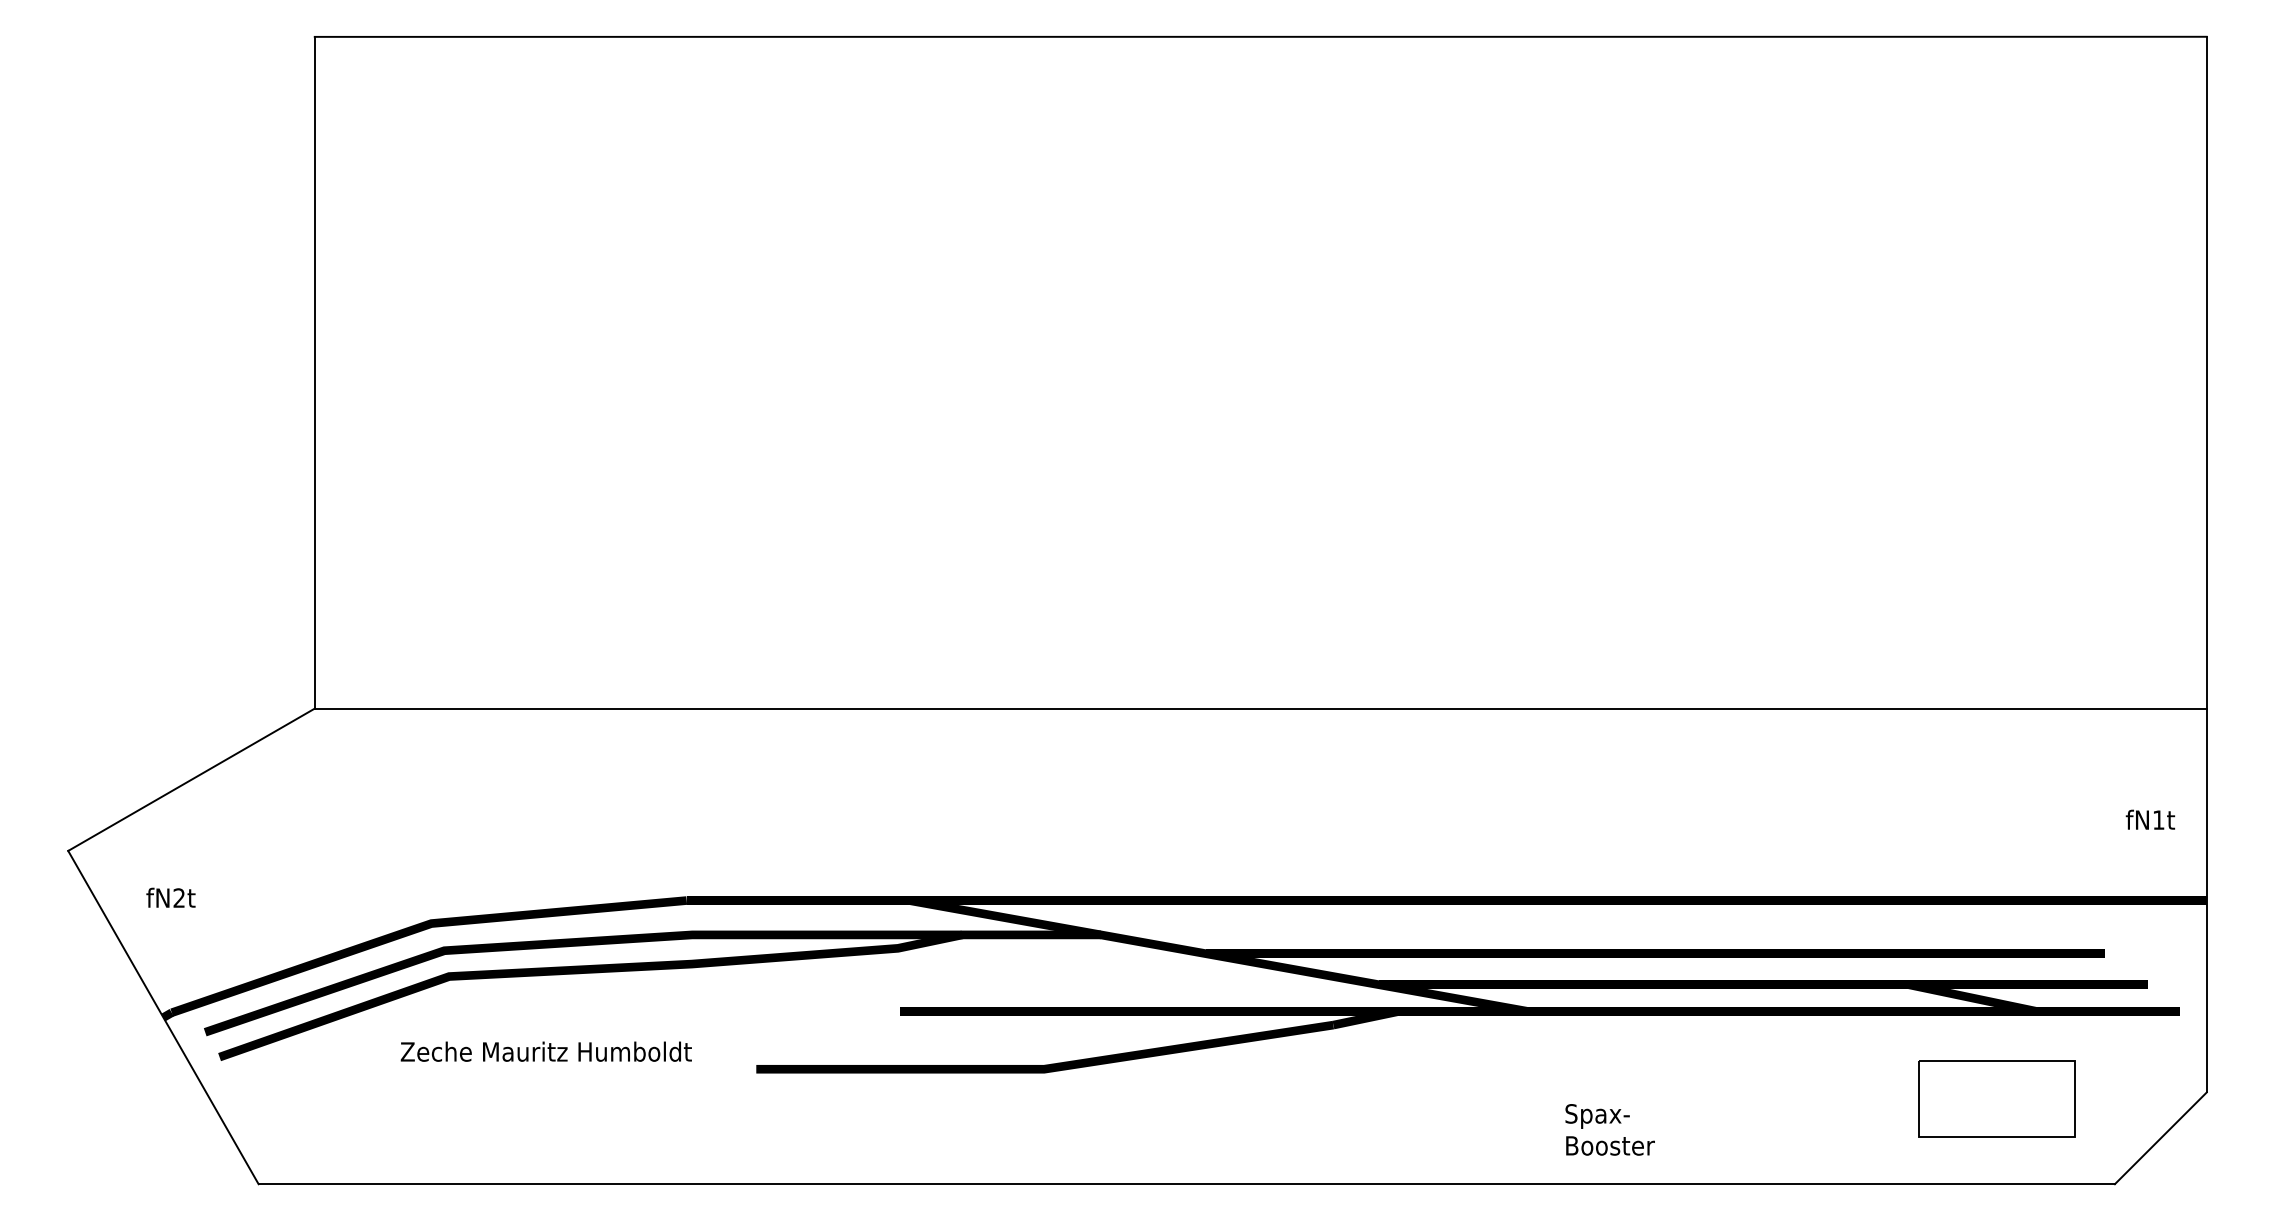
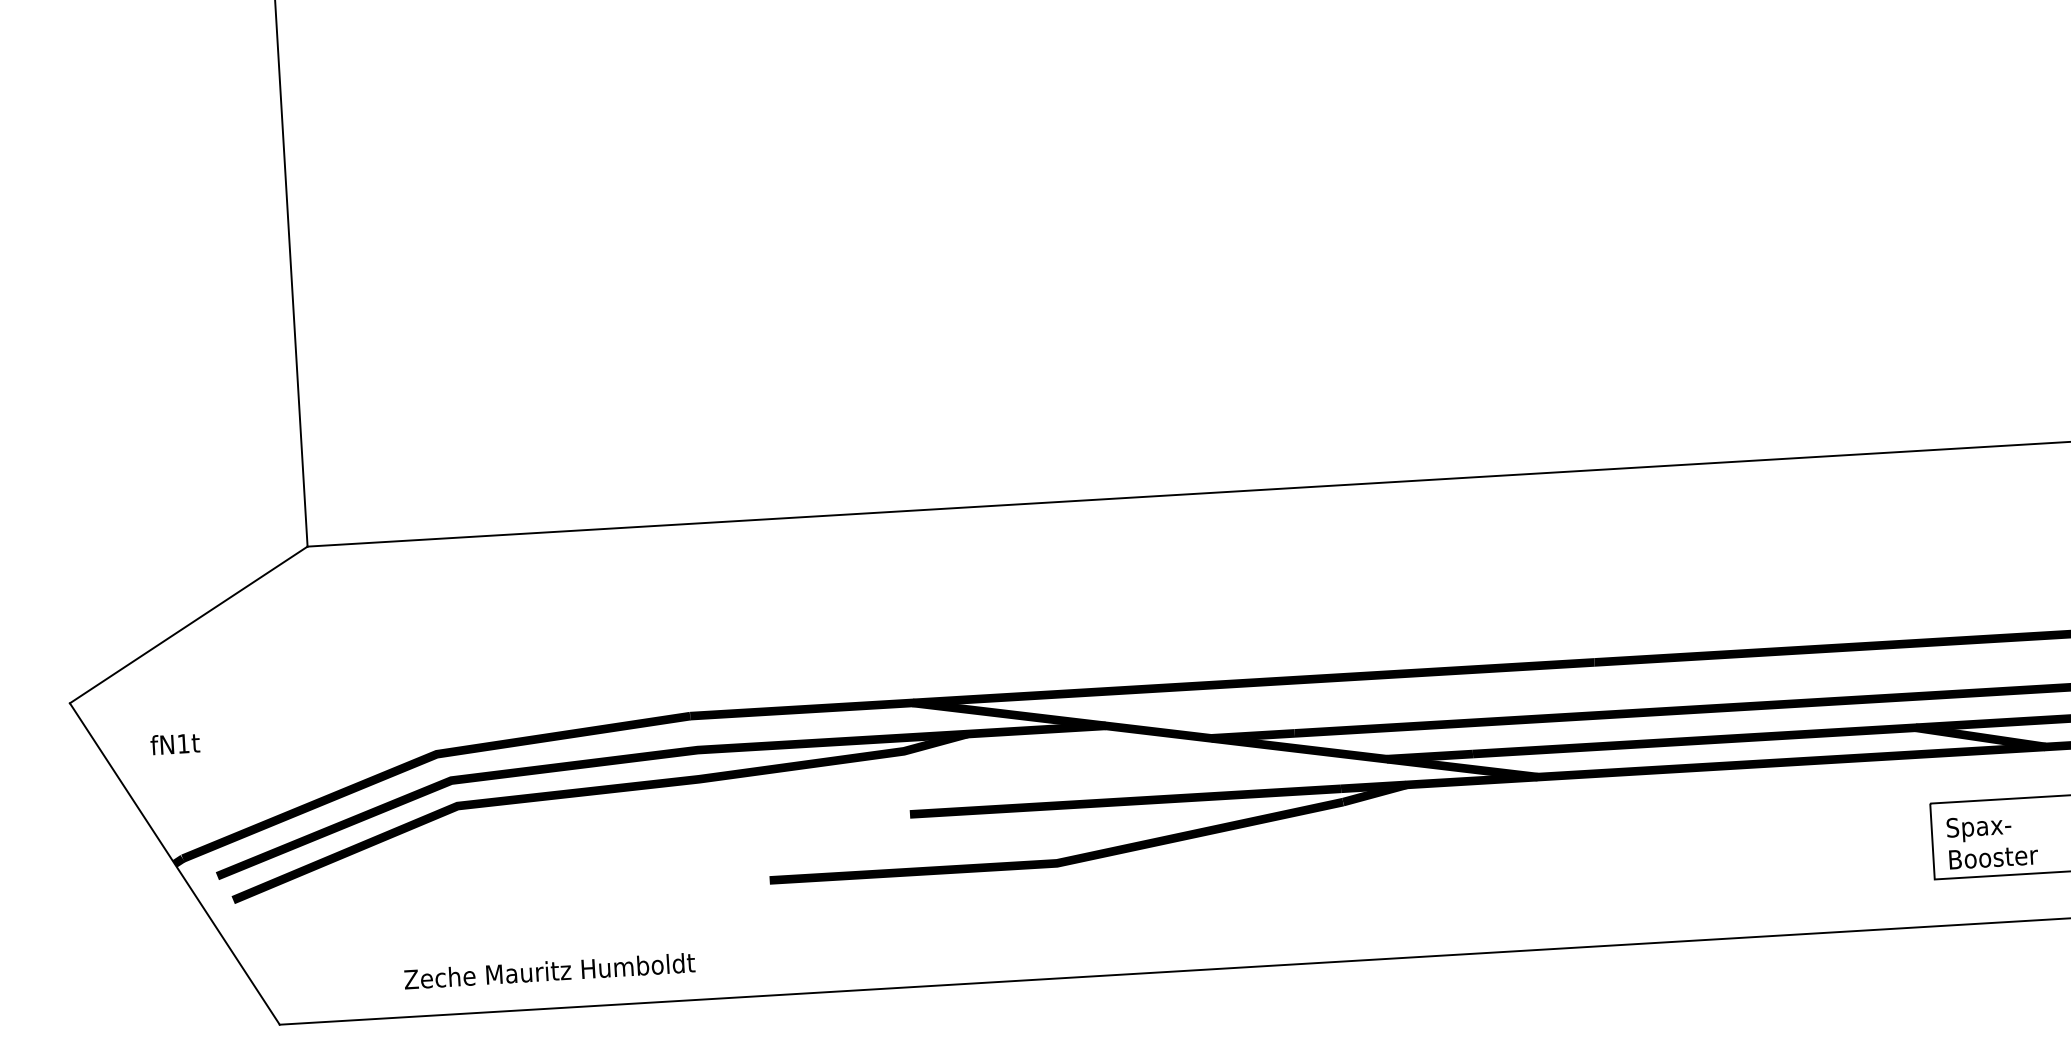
text: (178, 897) -> (182, 743), fN2t -> fN1t
text: (545, 1051) -> (548, 970), moved
text: (1609, 1129) -> (1991, 841), moved

